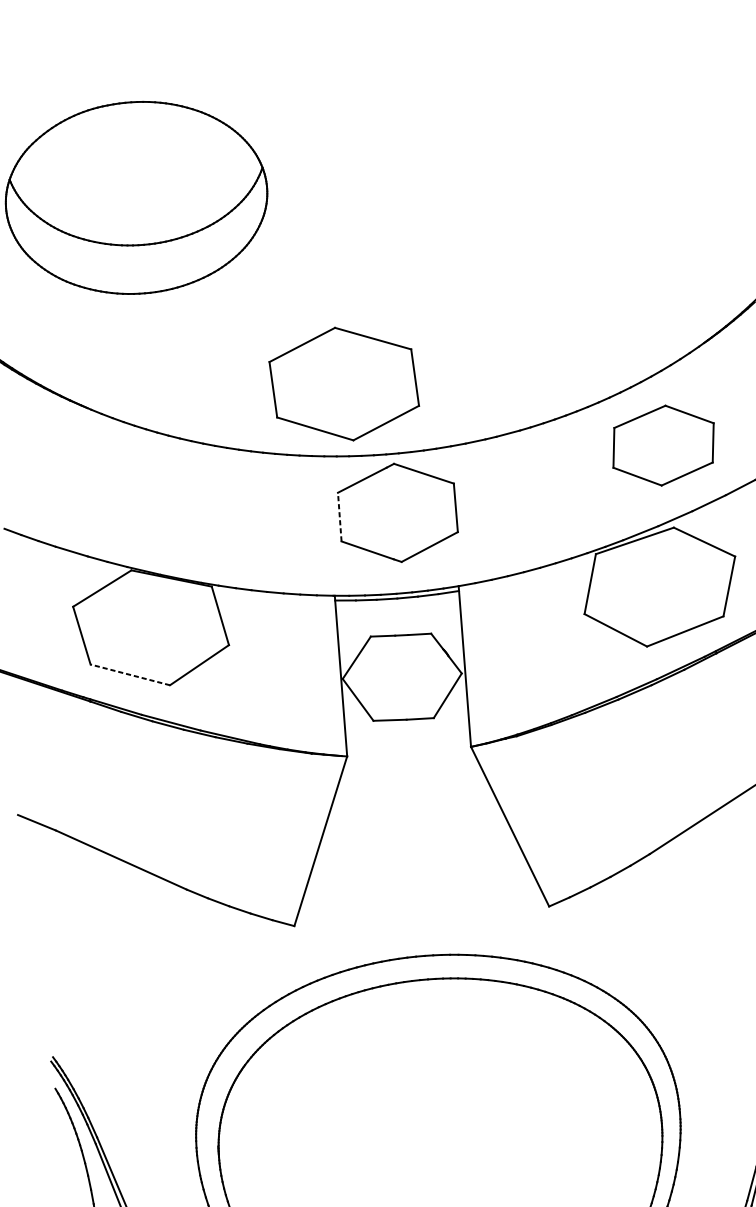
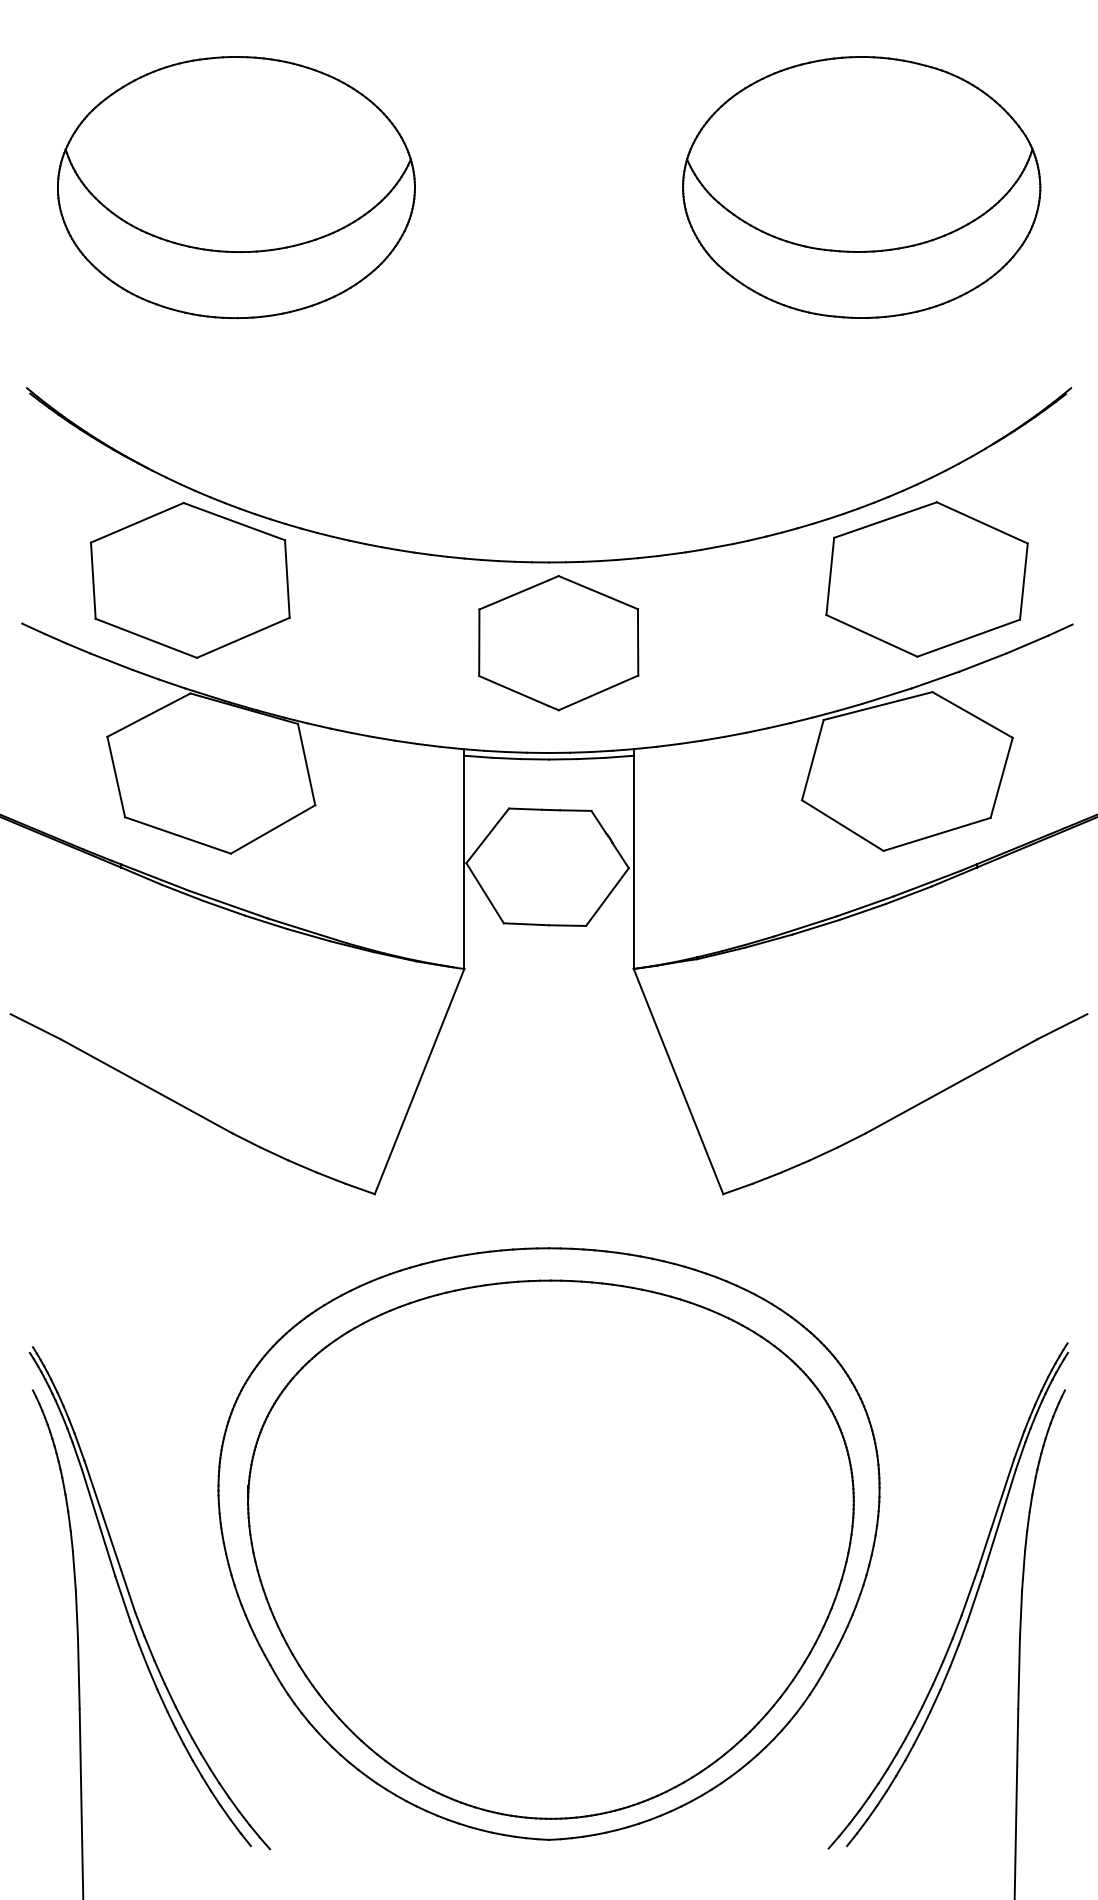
part: (593, 162) -> (861, 187), added
part: (344, 383) -> (190, 579), moved
part: (663, 445) -> (926, 579), size x1.43
line: (339, 516) -> (479, 642), dashed -> solid
line: (130, 674) -> (178, 835), dashed -> solid

